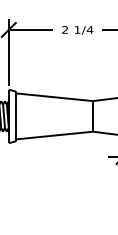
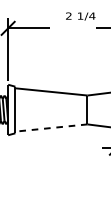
text: (77, 30) -> (80, 16), moved
line: (54, 135) -> (51, 127), solid -> dashed

